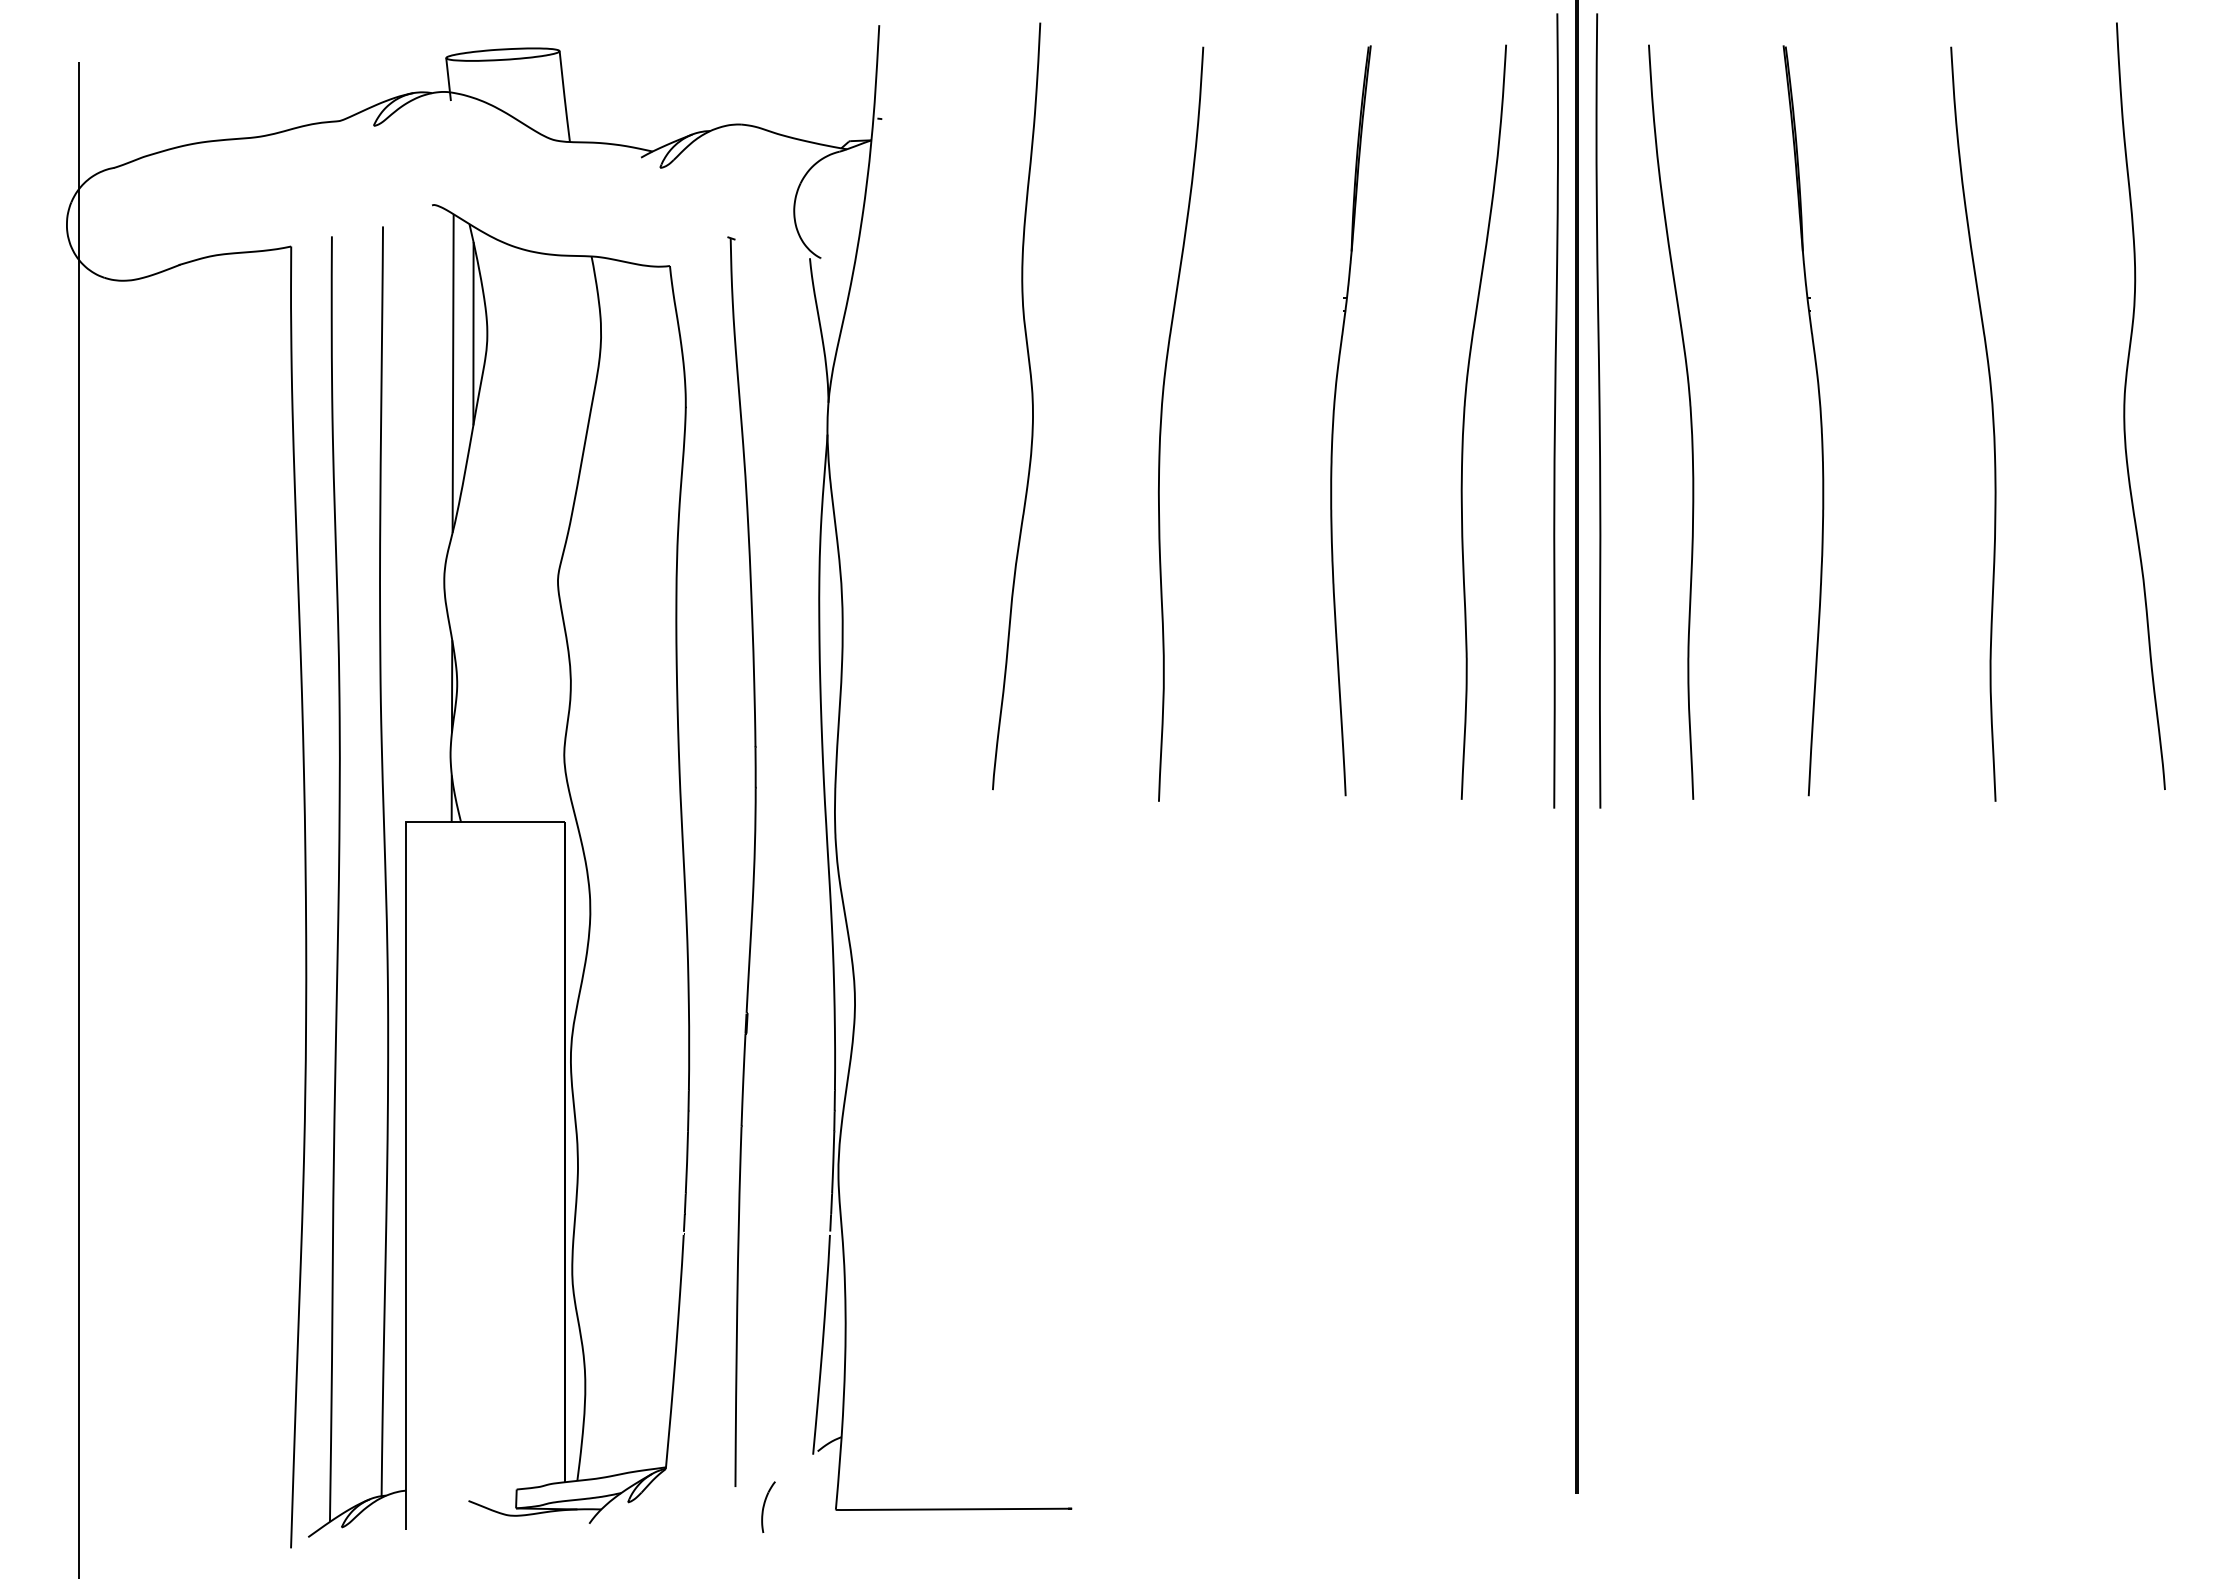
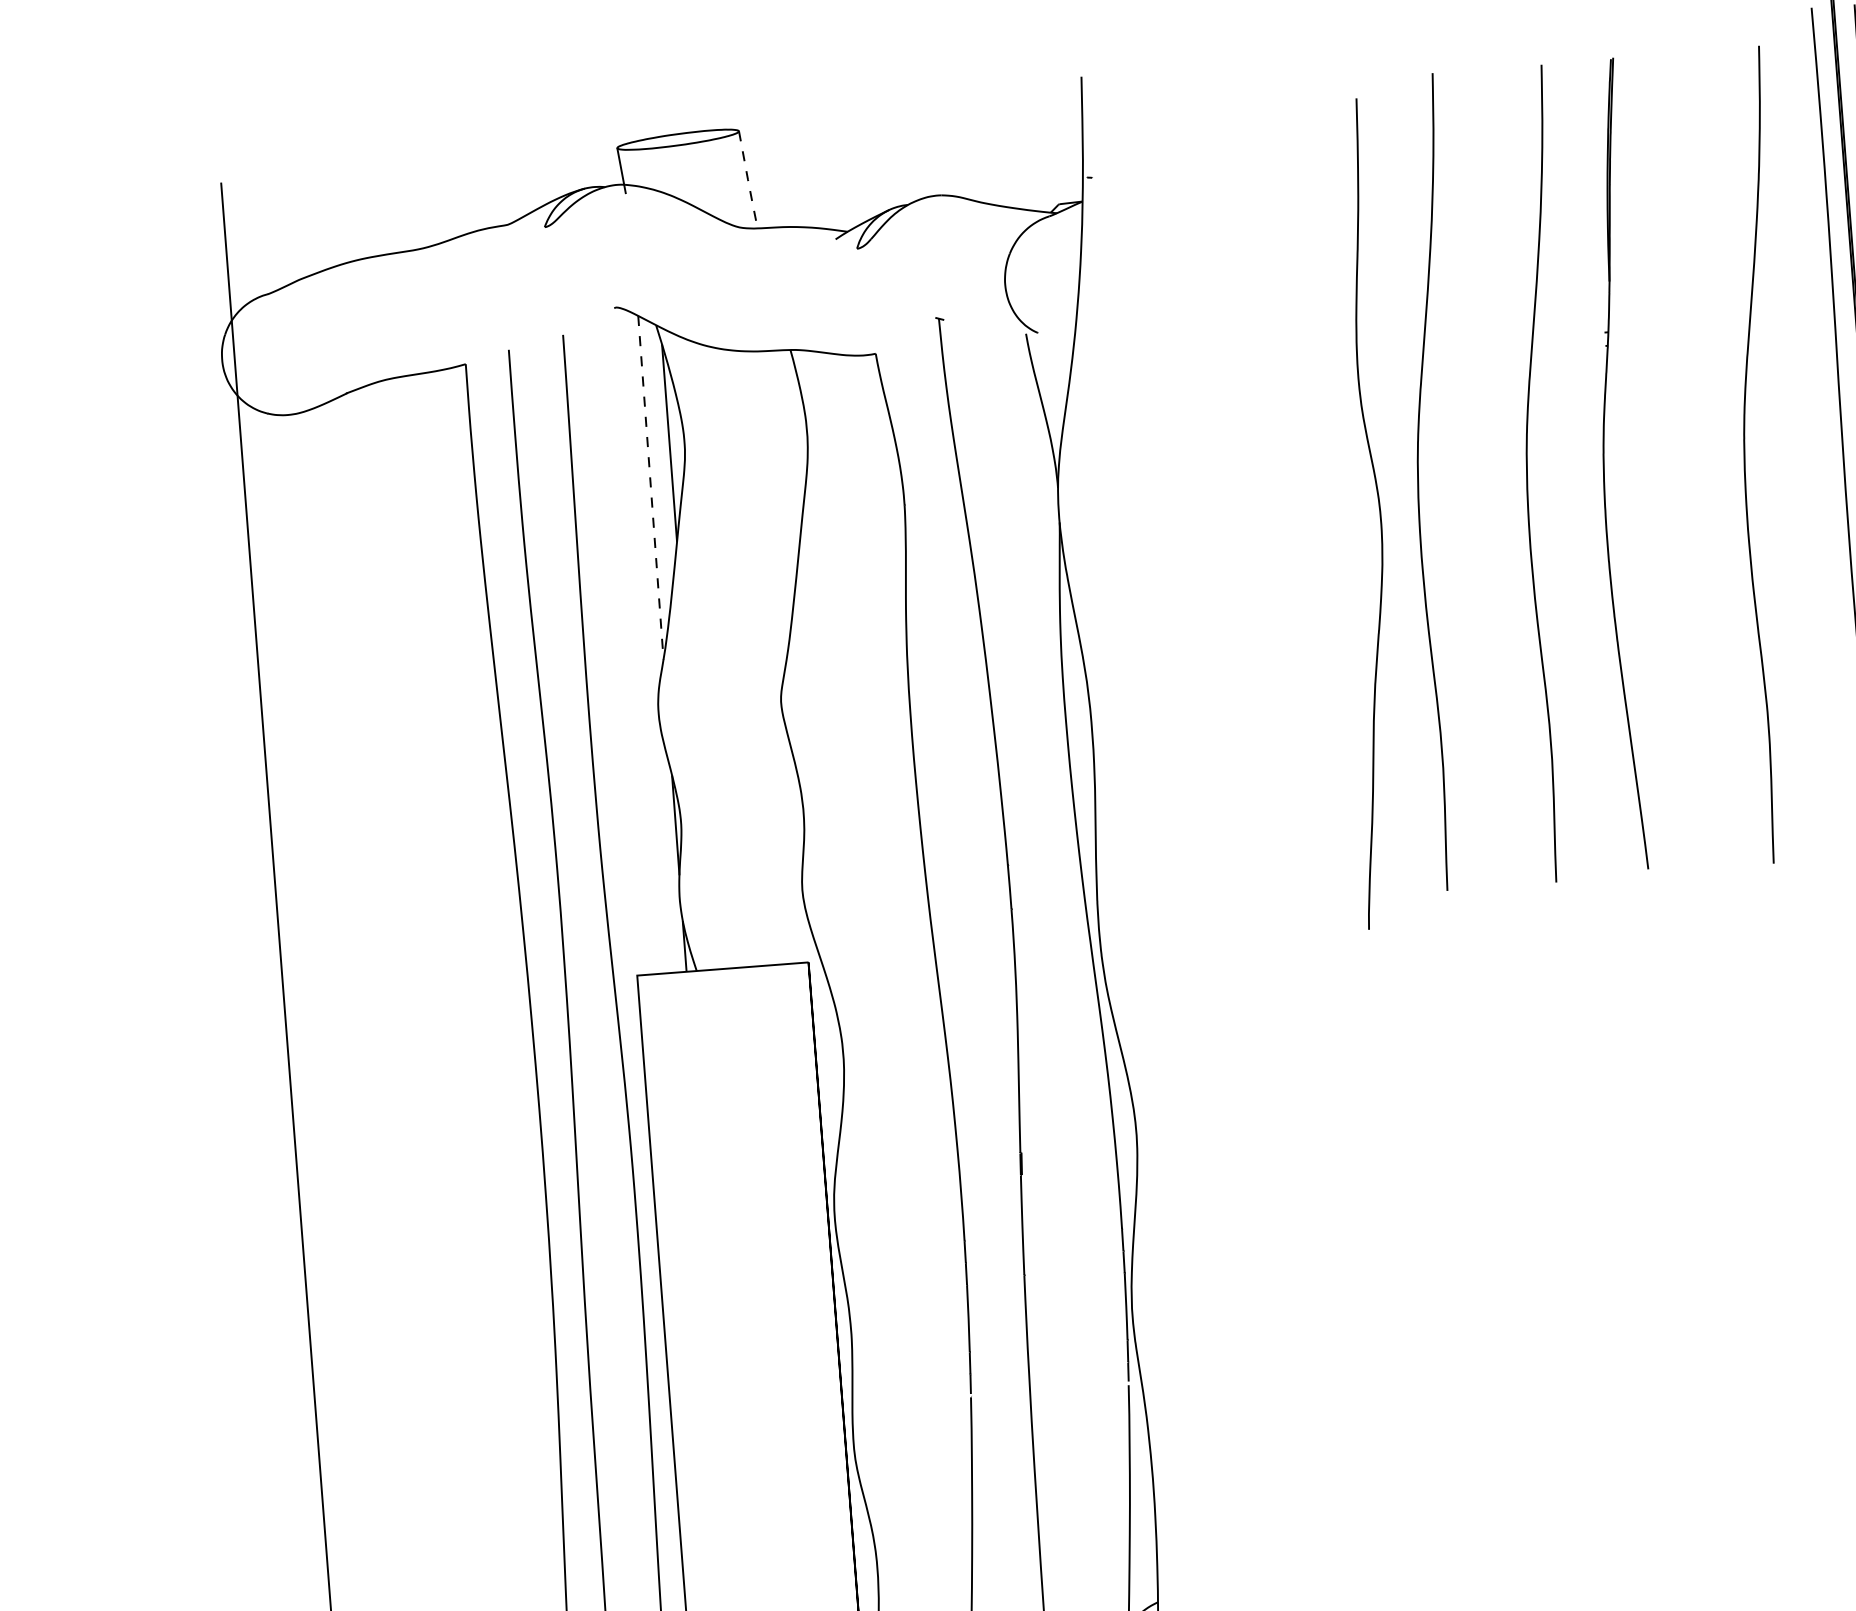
line: (564, 96) -> (747, 179), solid -> dashed
line: (453, 374) -> (651, 488), solid -> dashed
curve: (1031, 402) -> (1378, 508), moved
curve: (1263, 418) -> (1528, 468), added

